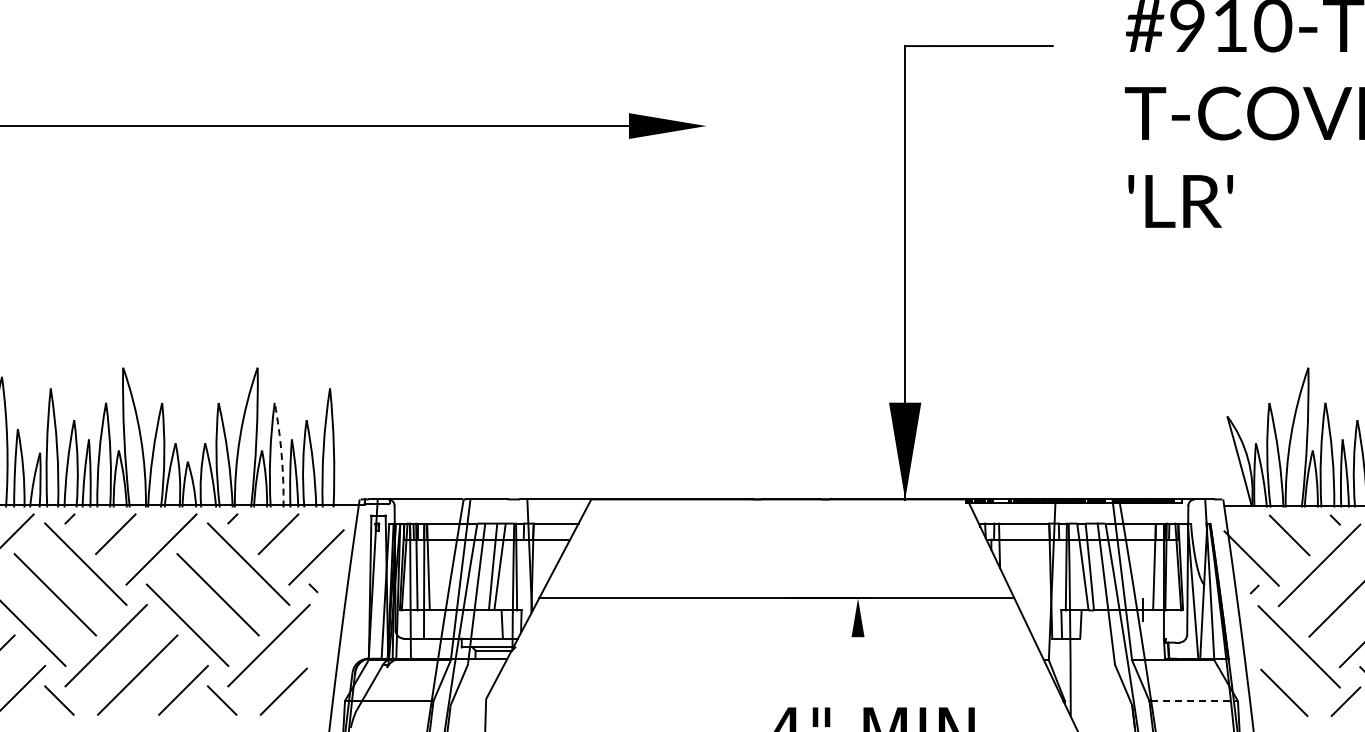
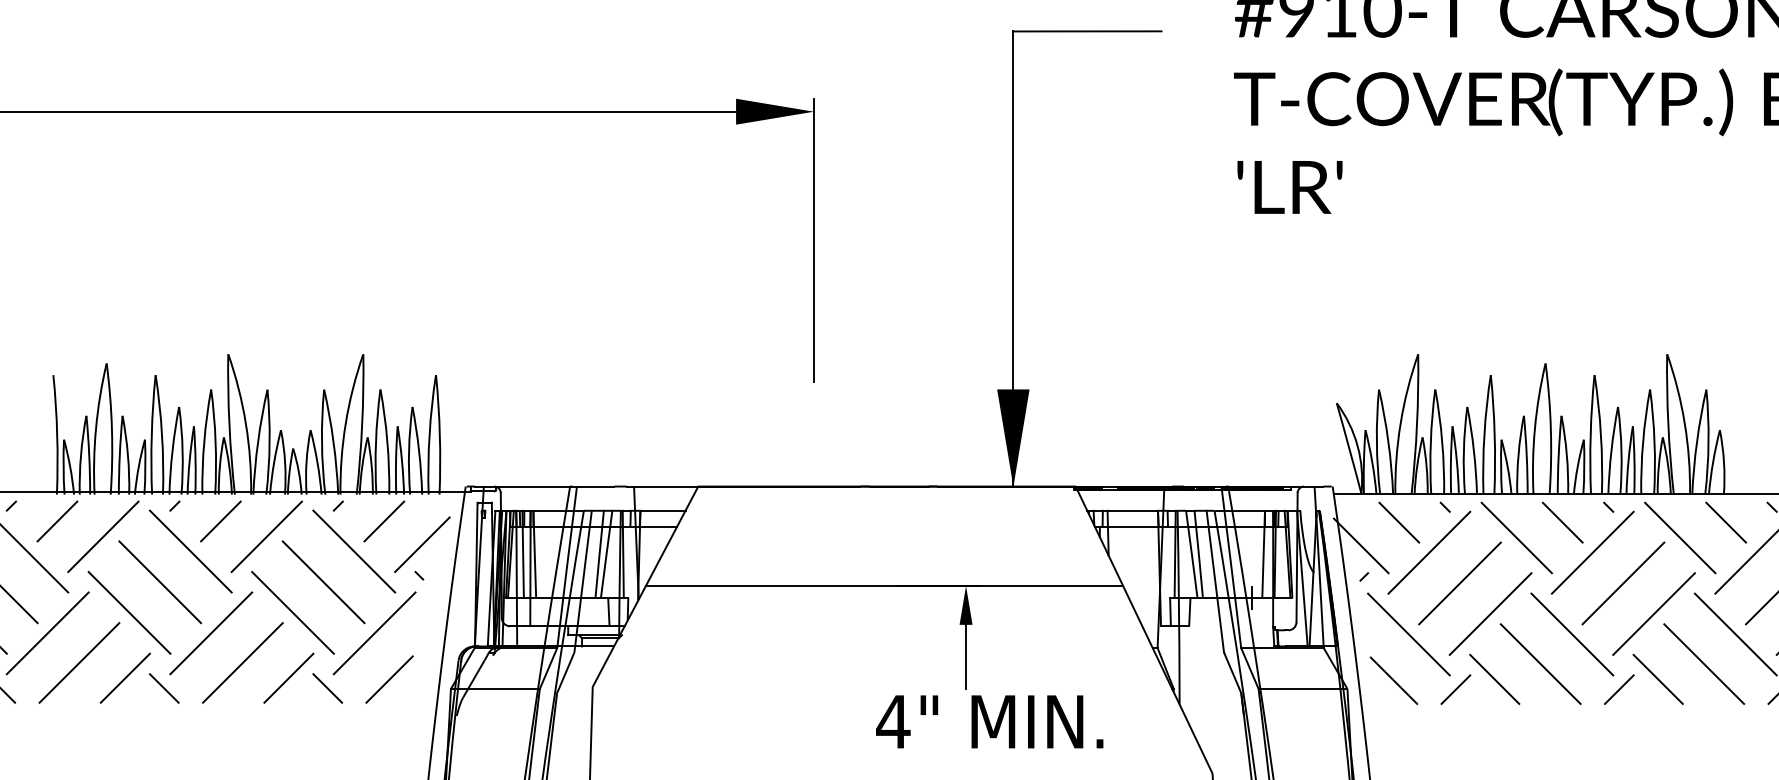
line: (706, 254) -> (813, 240), added
arc: (281, 454) -> (387, 441), dashed -> solid
line: (858, 668) -> (966, 656), added
line: (1194, 700) -> (1303, 688), dashed -> solid

